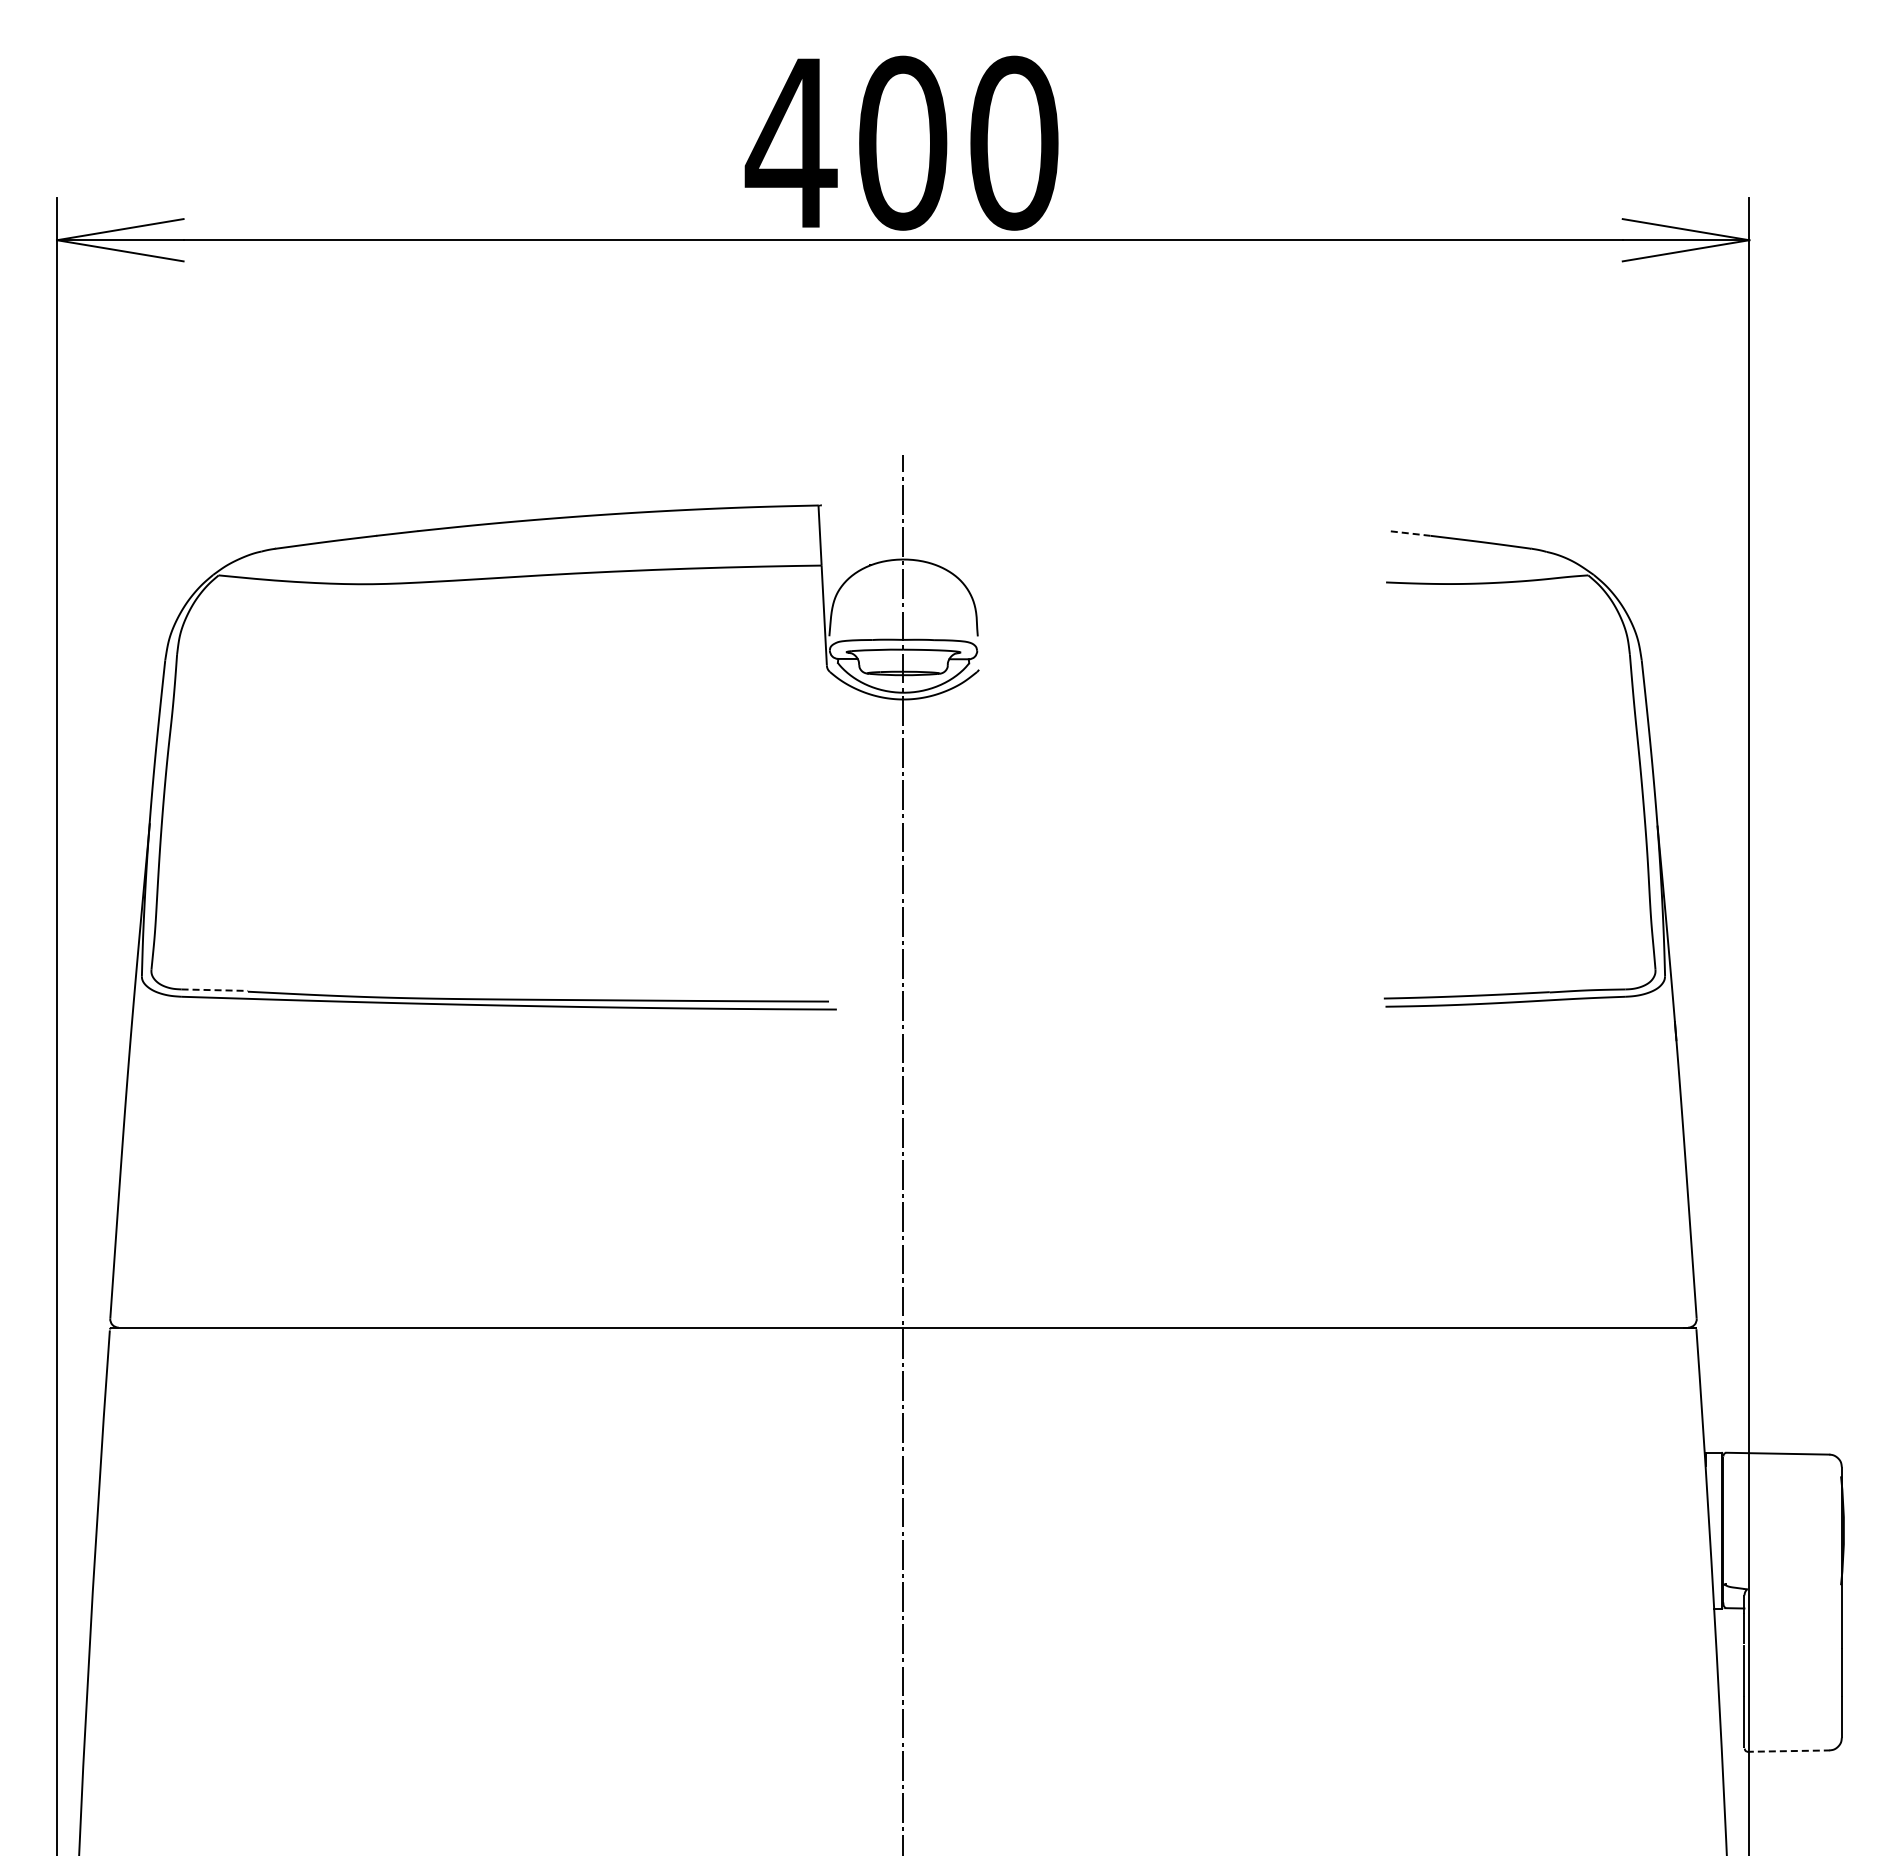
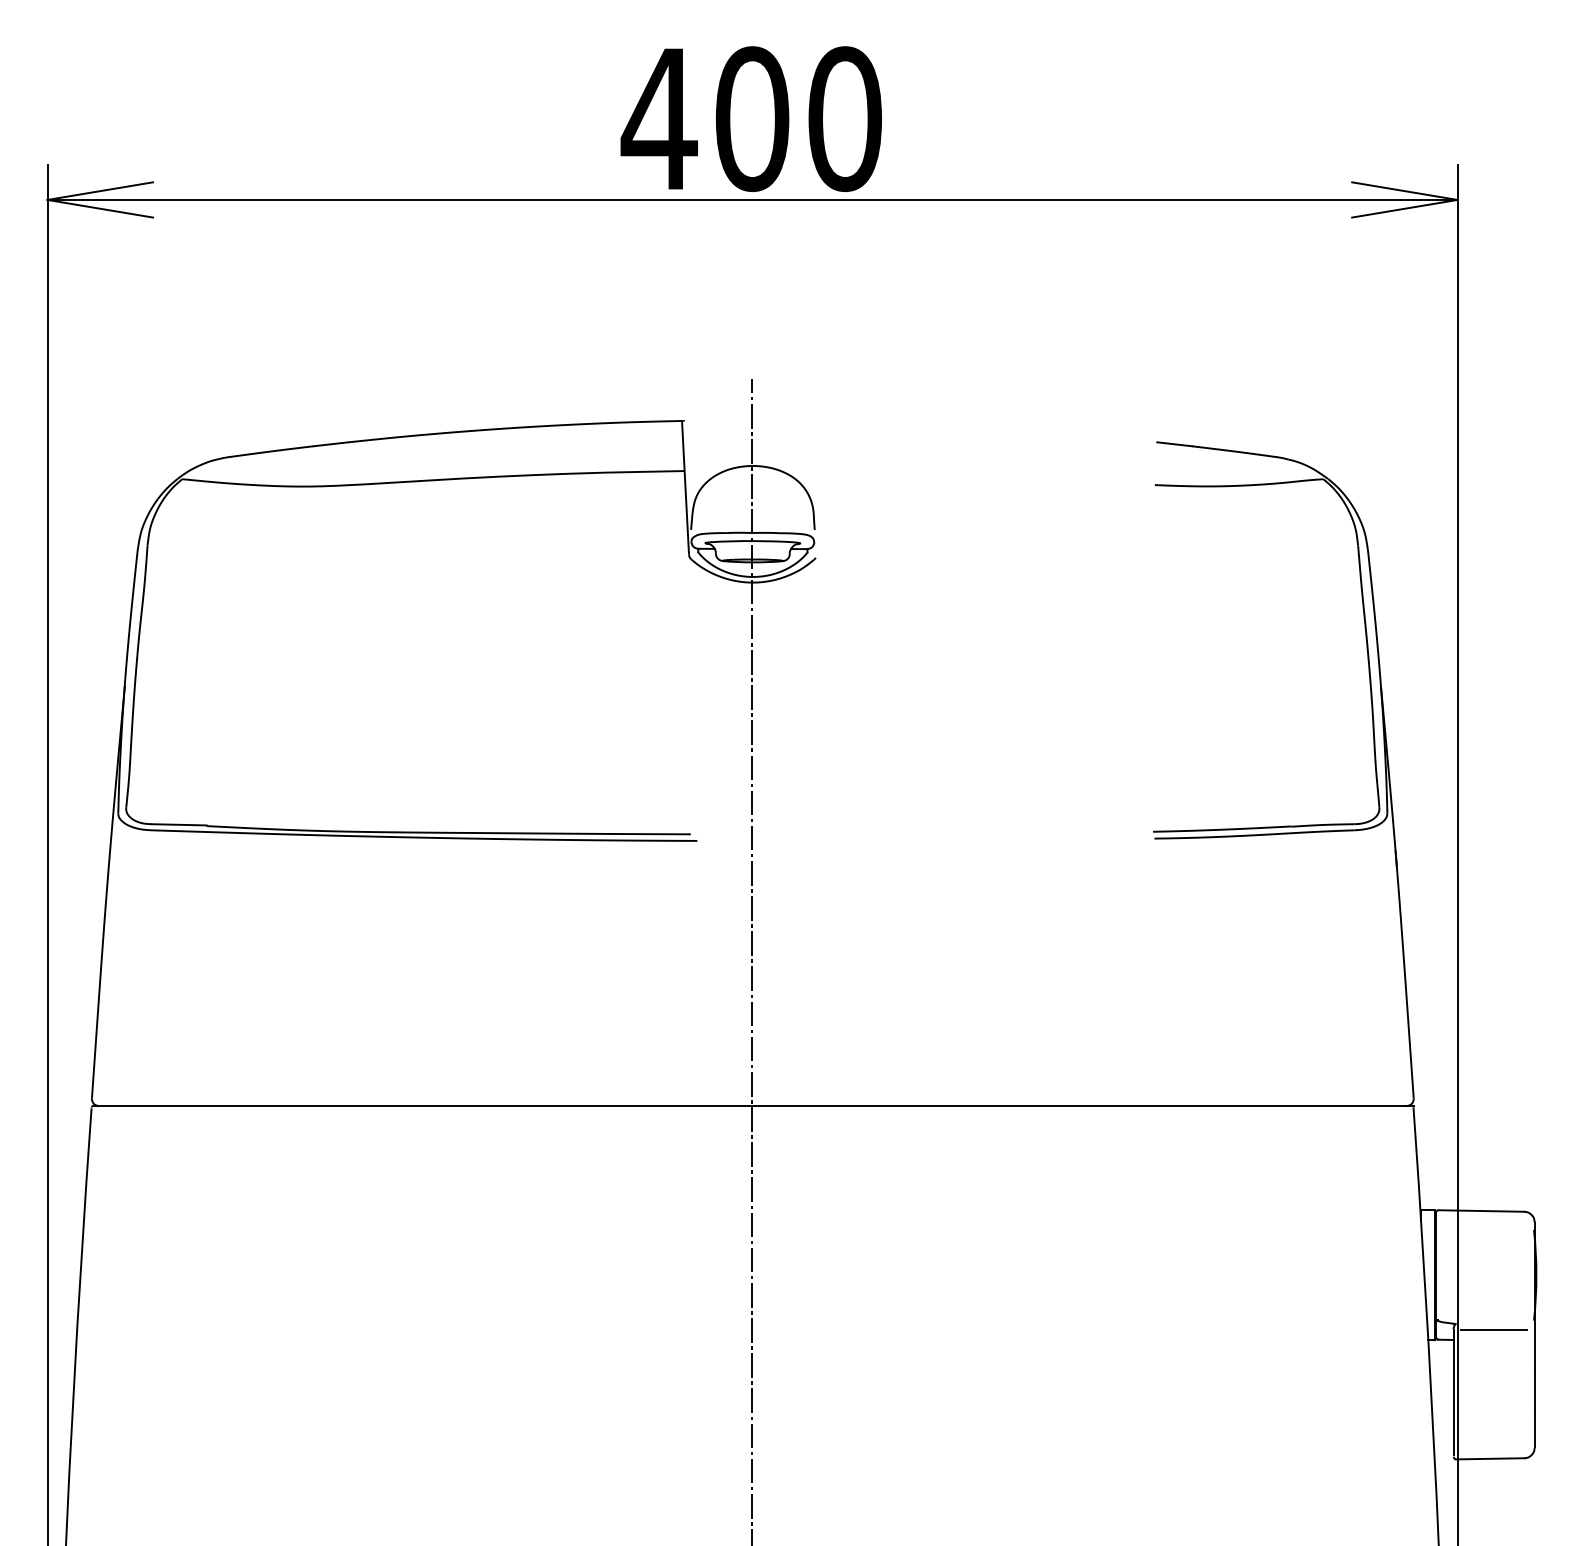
line: (1409, 533) -> (1174, 444), dashed -> solid
line: (215, 990) -> (179, 825), dashed -> solid
line: (1792, 1596) -> (1493, 1329), added
line: (1788, 1751) -> (1490, 1459), dashed -> solid

